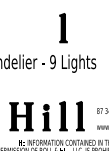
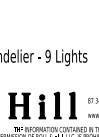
part: (63, 28) -> (57, 25), removed

